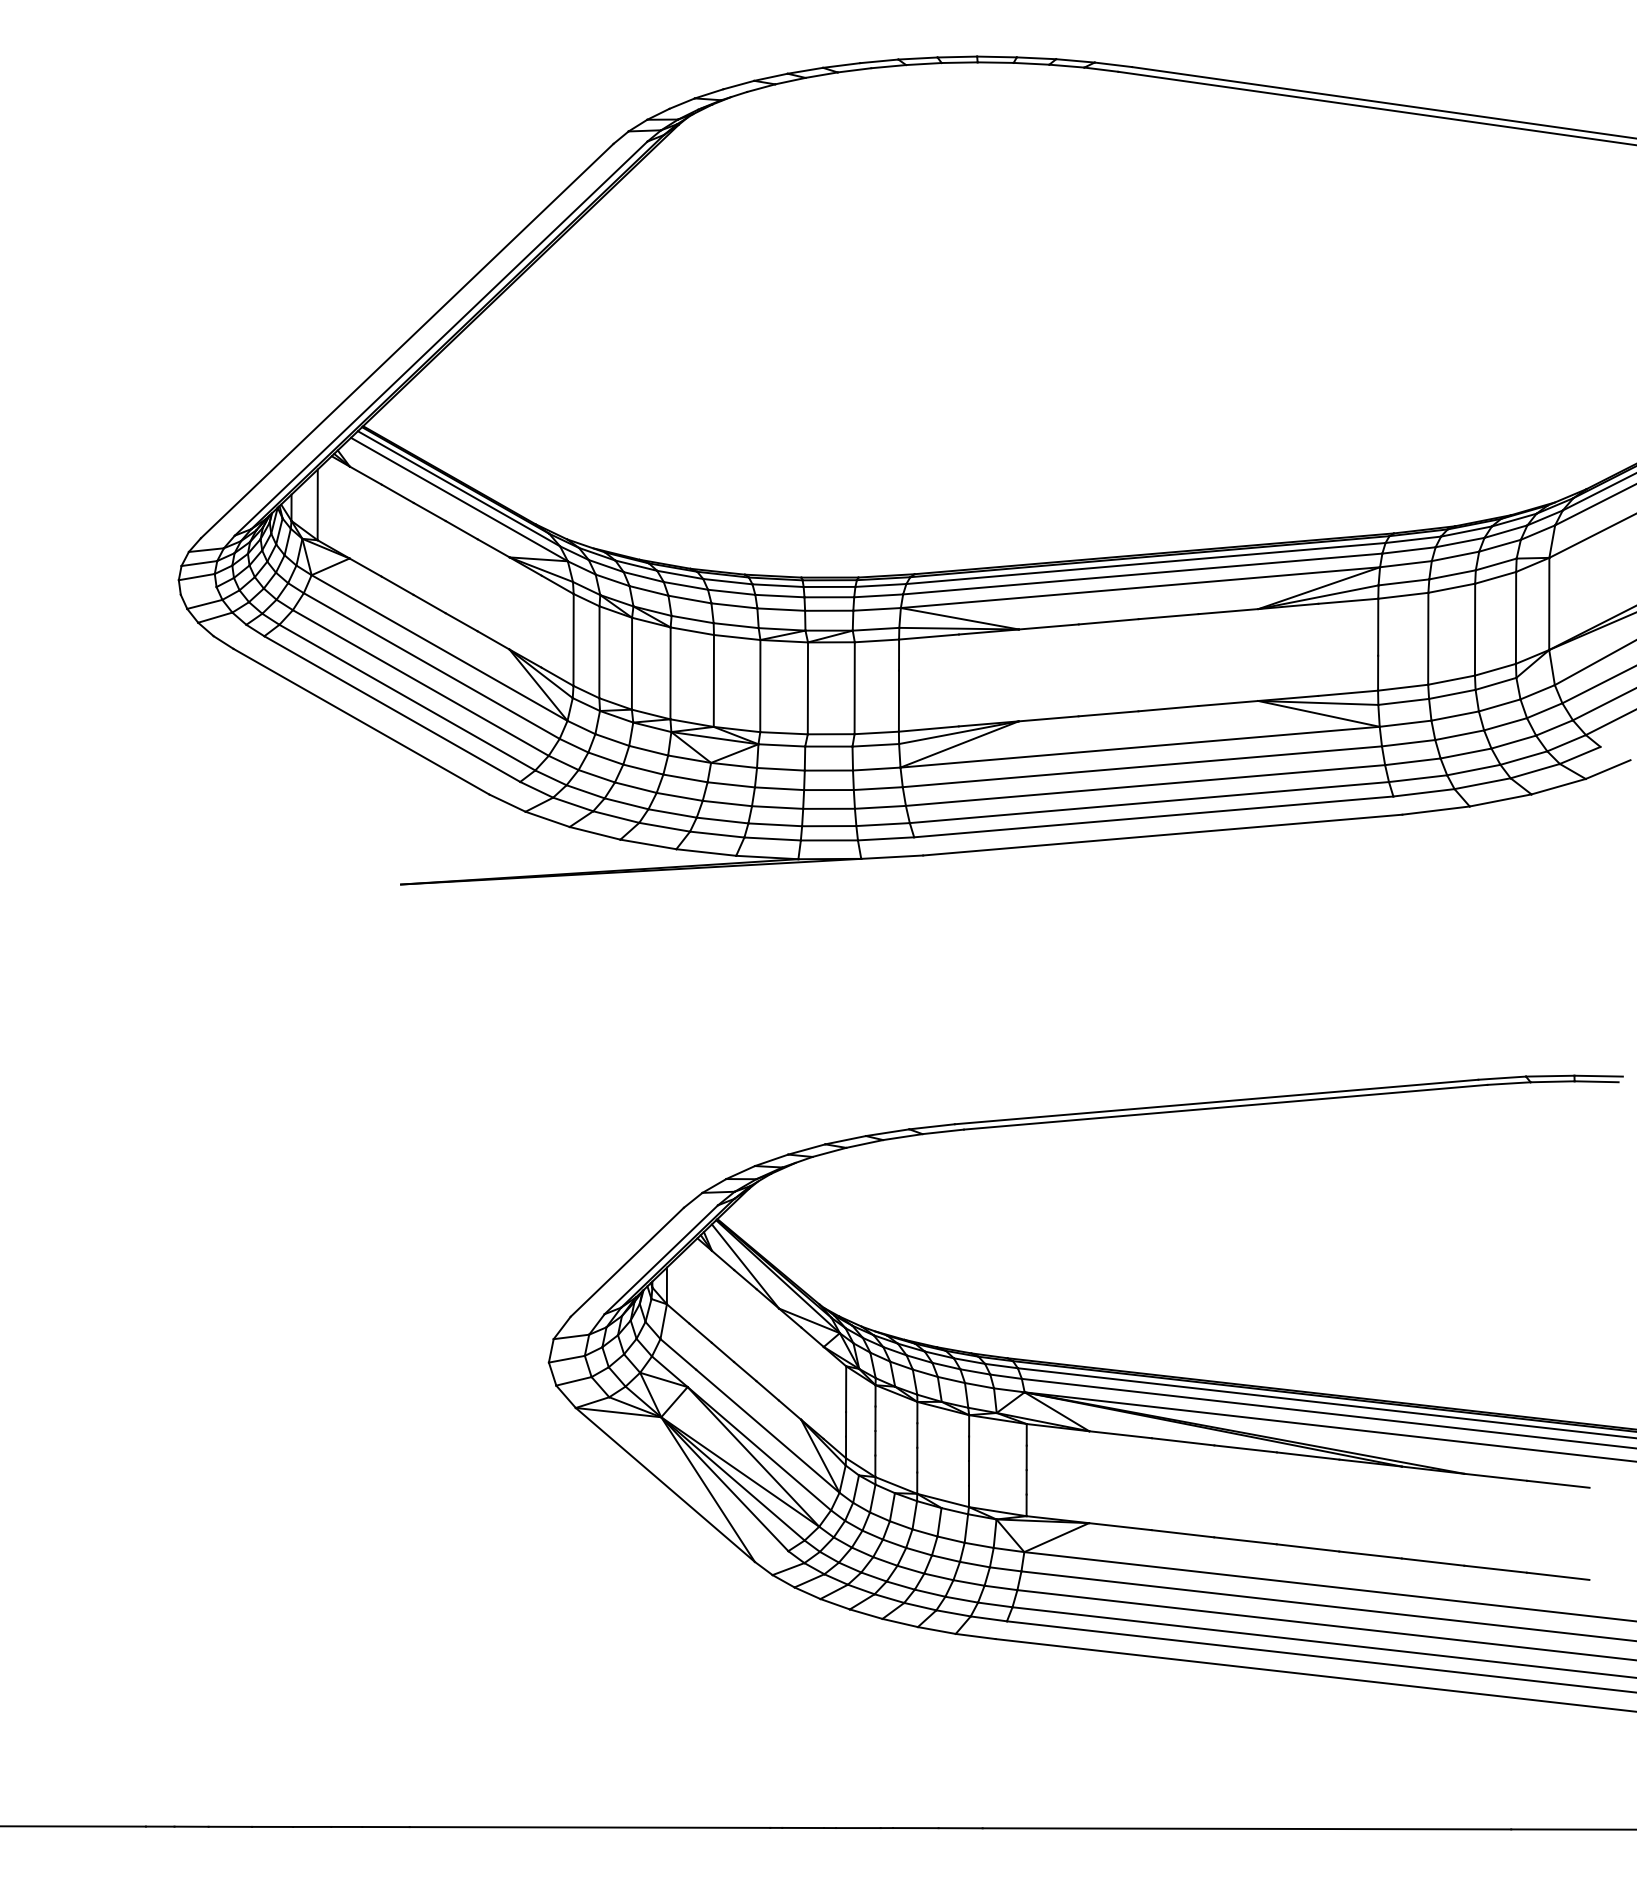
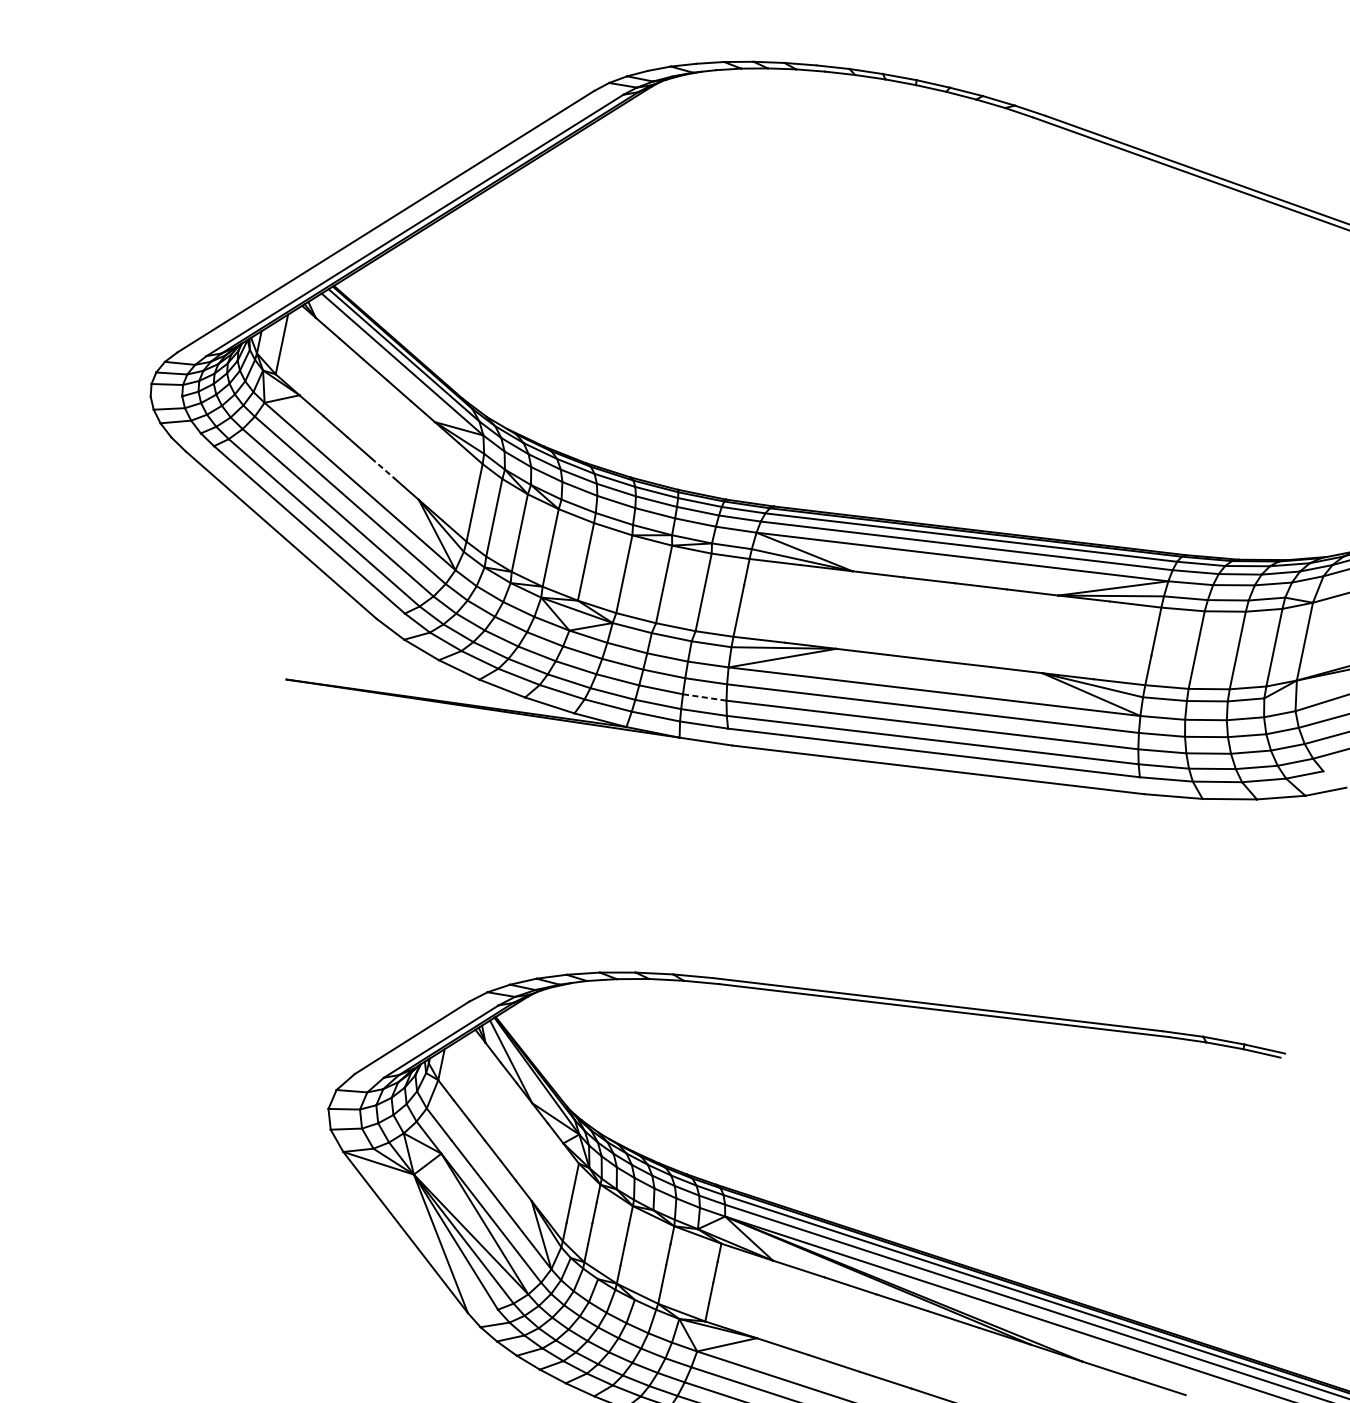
line: (462, 622) -> (383, 468), solid -> dashed
line: (880, 807) -> (704, 697), solid -> dashed

